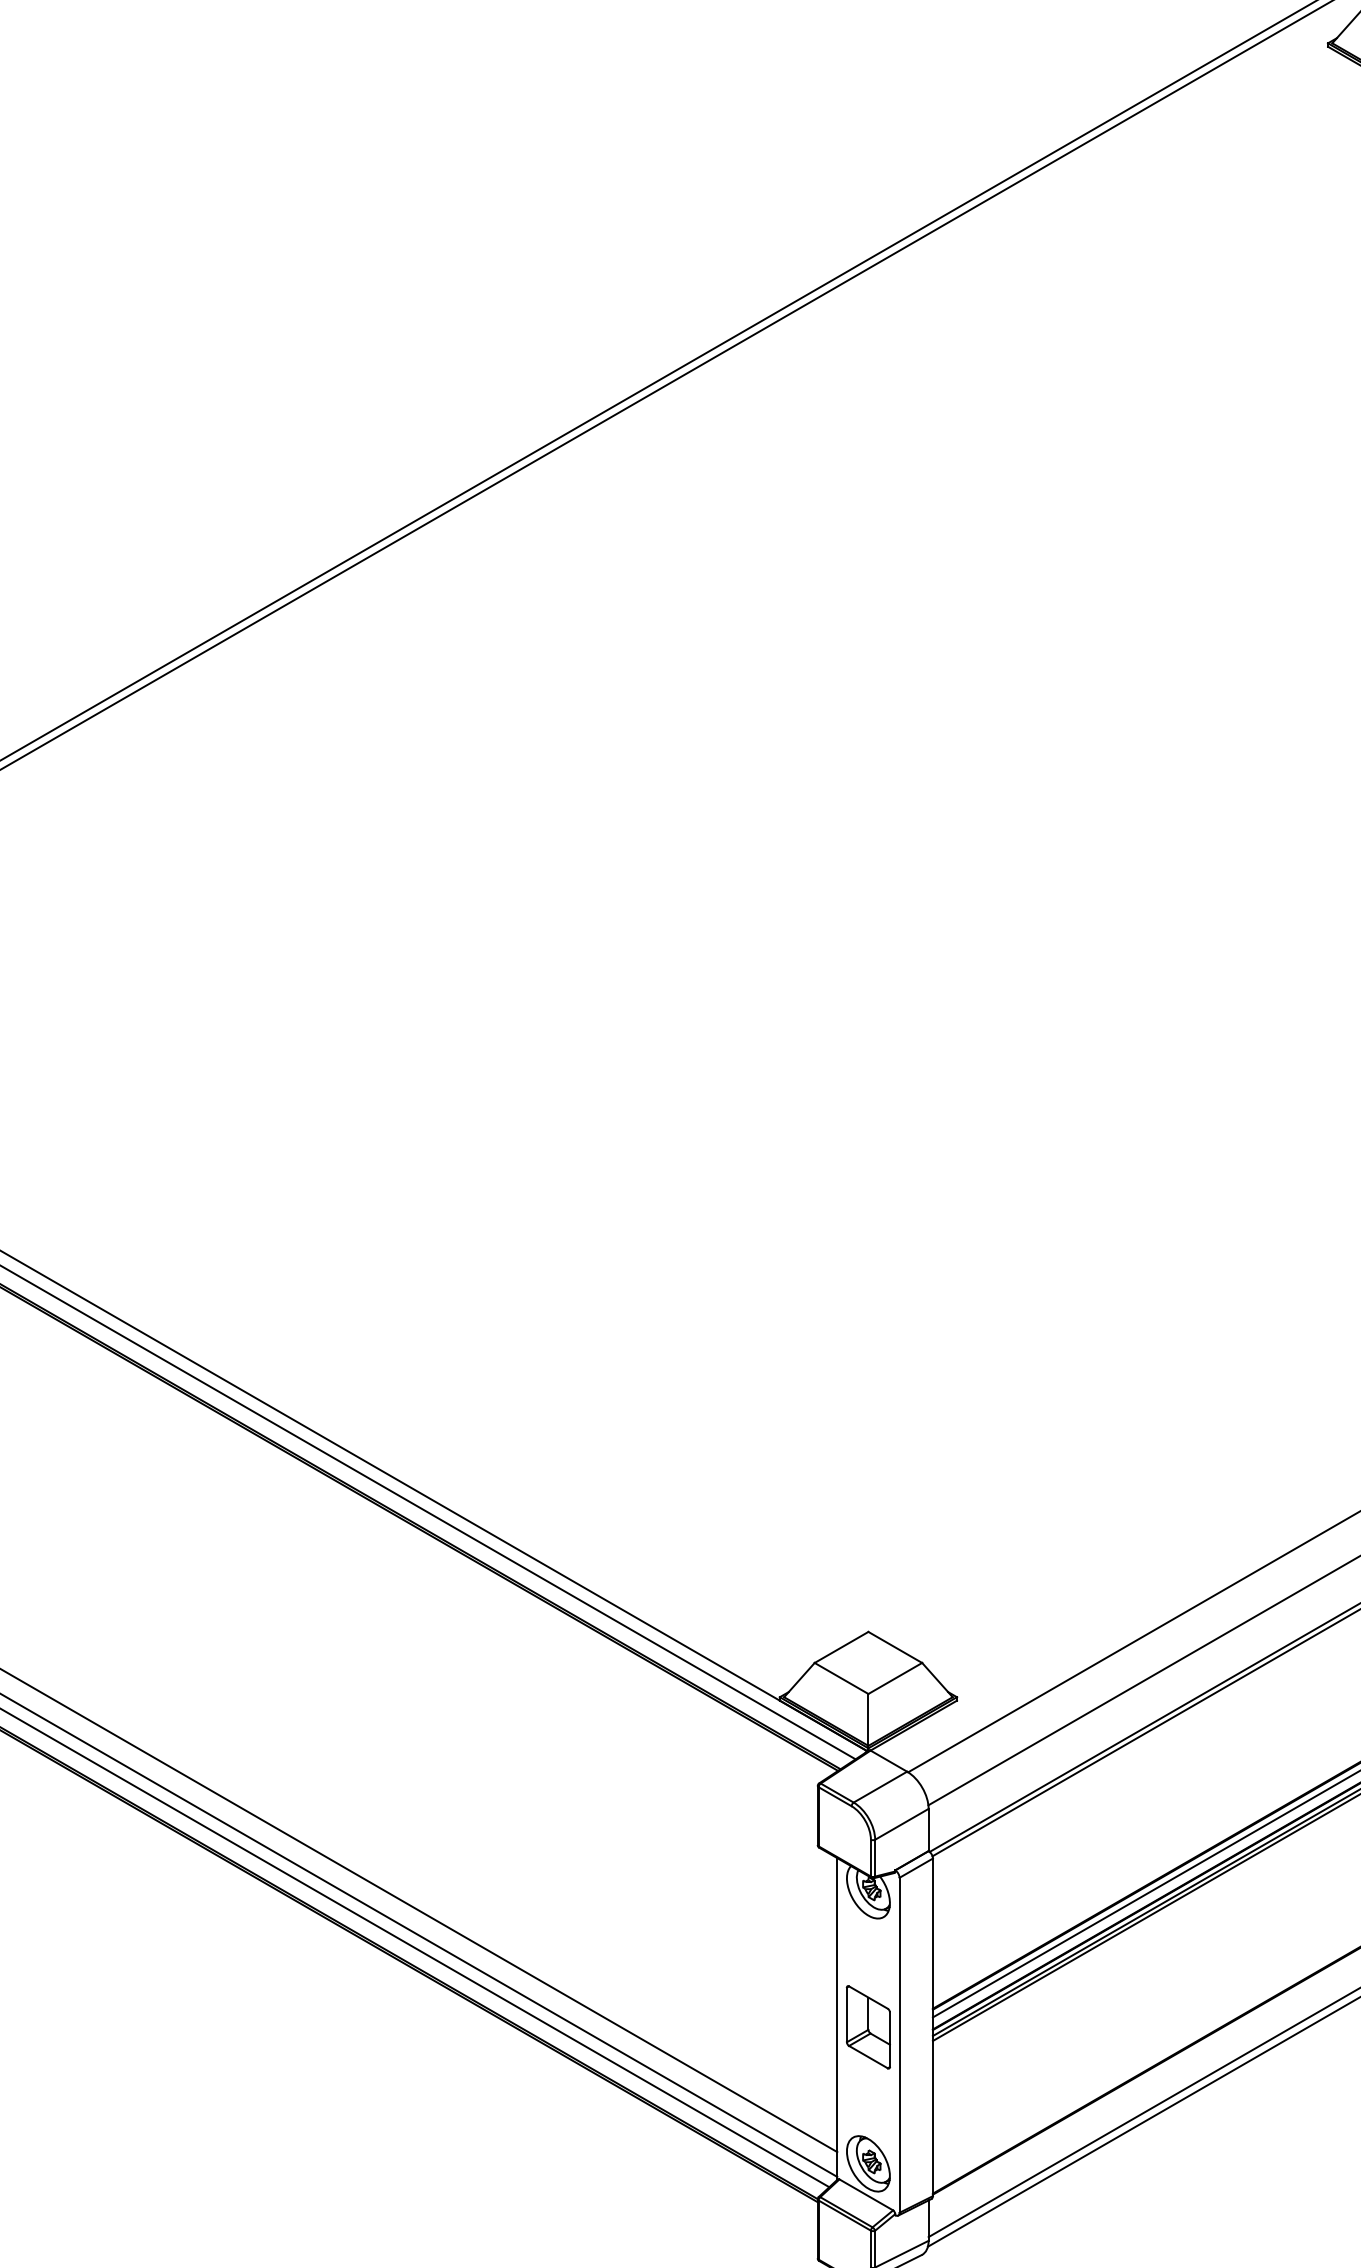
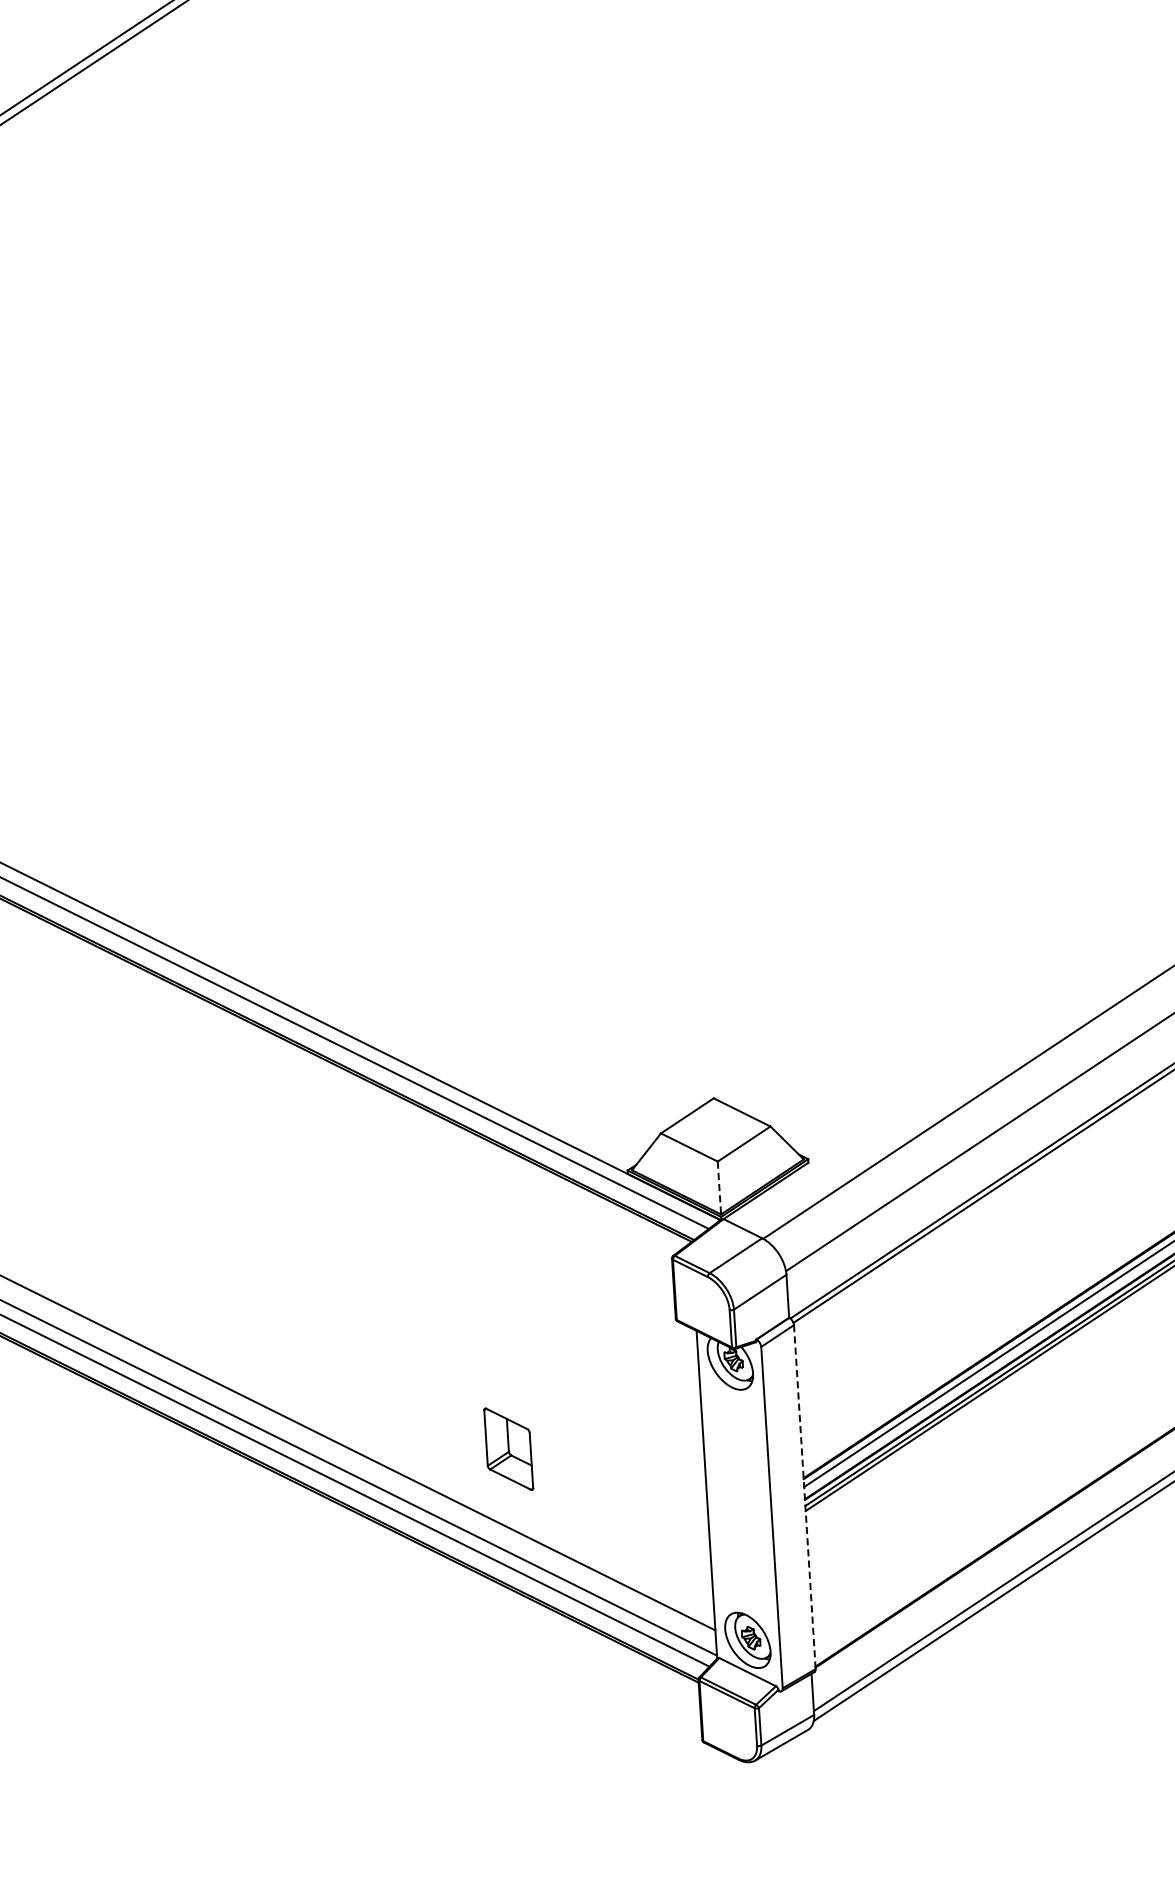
line: (868, 1719) -> (719, 1187), solid -> dashed
part: (867, 2027) -> (507, 1449), moved
line: (932, 2027) -> (804, 1497), solid -> dashed

